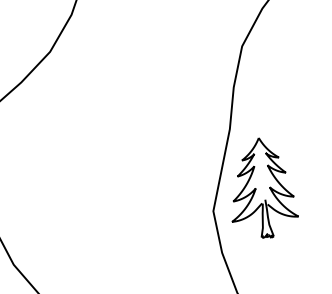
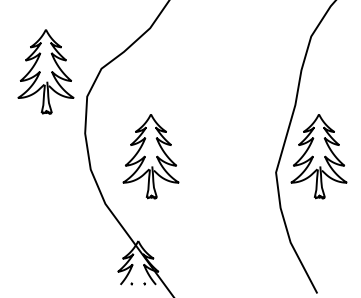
part: (62, 204) -> (150, 156), added

